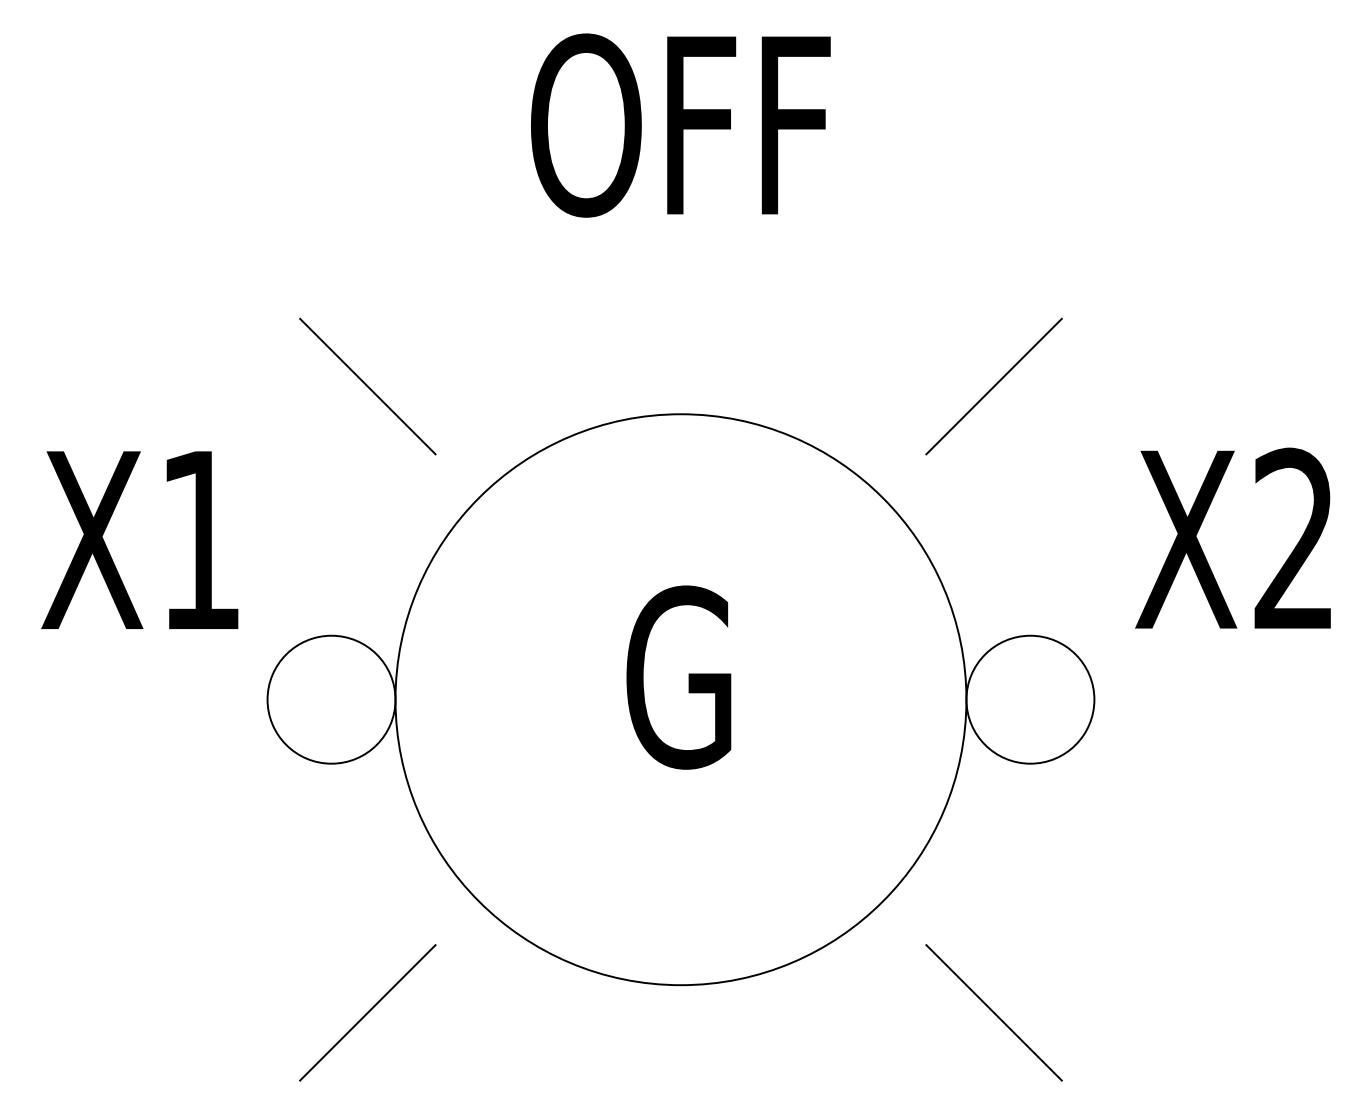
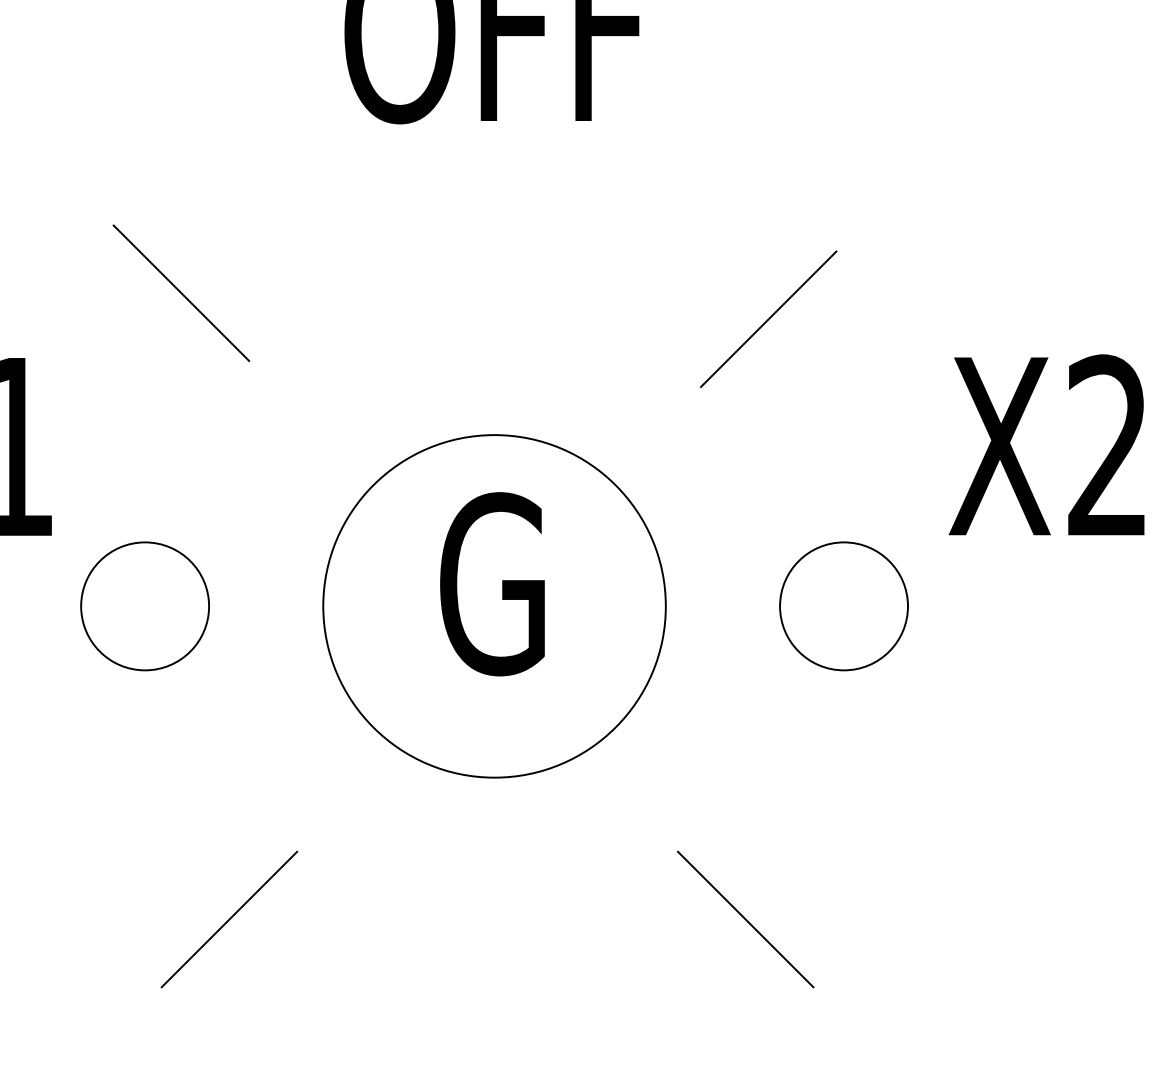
line: (993, 386) -> (768, 319), moved
circle: (680, 699) -> (494, 606), size x0.6
line: (367, 1012) -> (229, 919), moved
line: (993, 1012) -> (745, 919), moved

